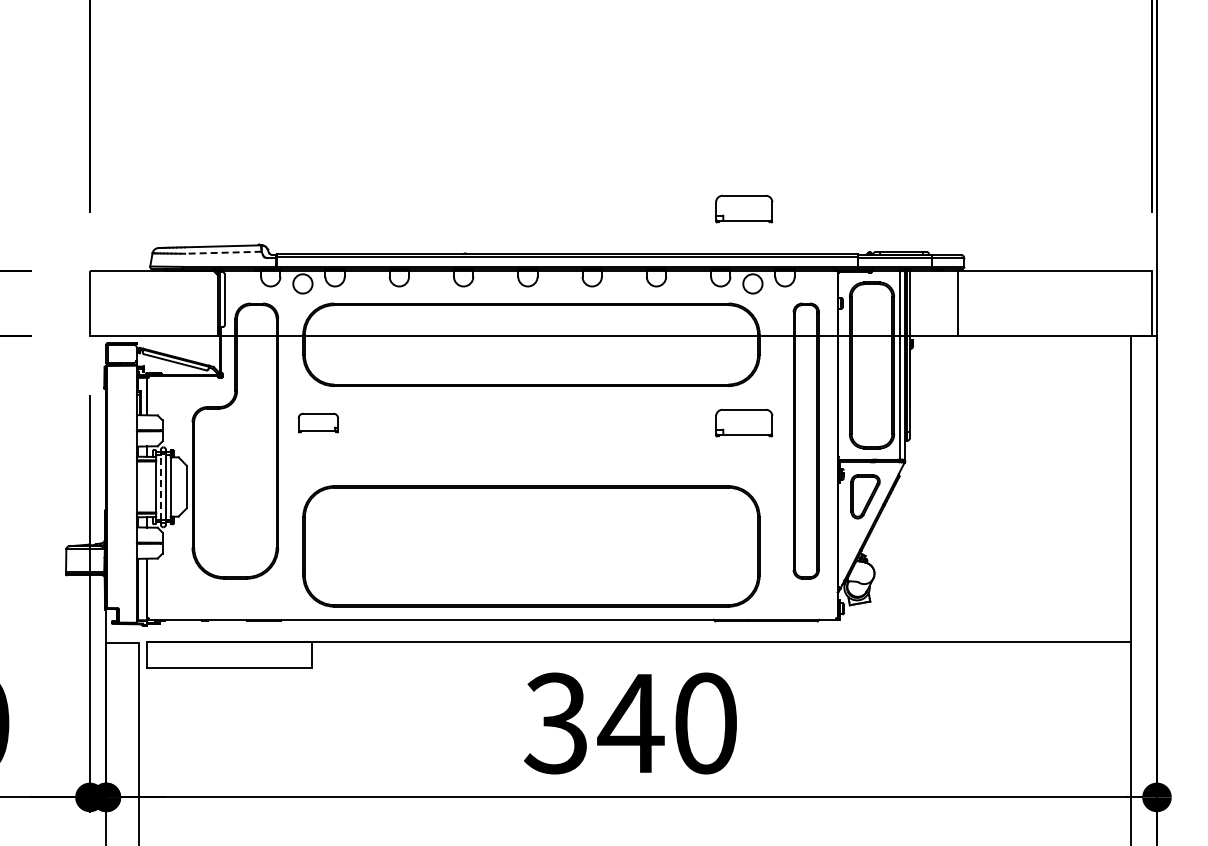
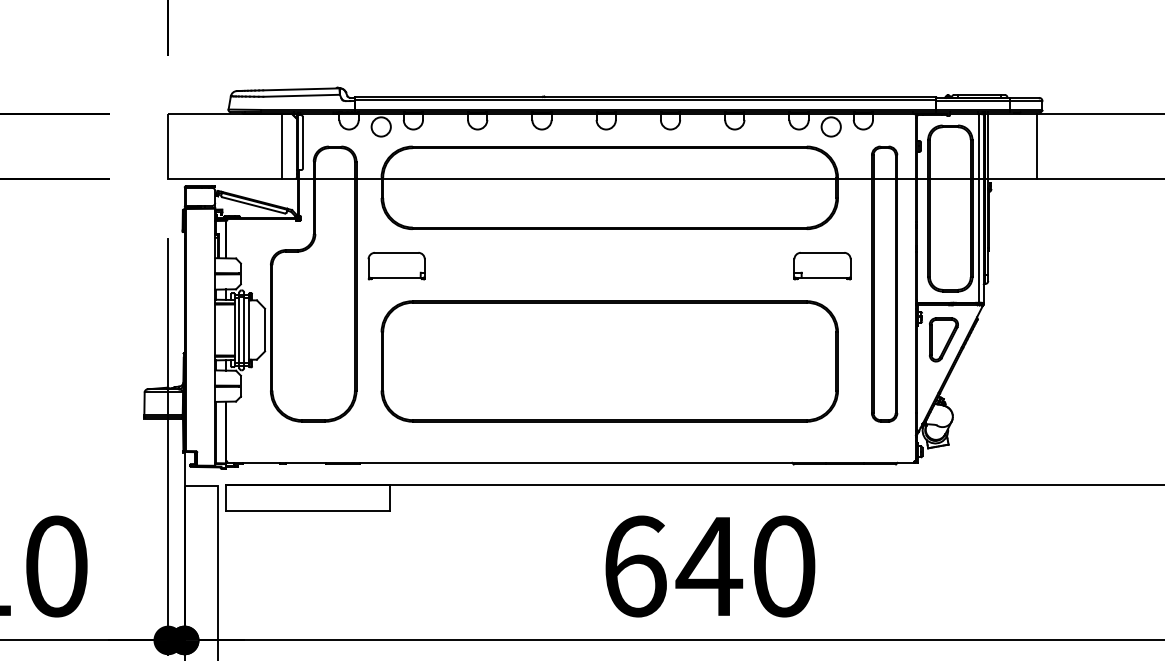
part: (744, 208) -> (822, 51), removed
line: (222, 252) -> (300, 95), dashed -> solid
line: (203, 303) -> (281, 146), added
part: (318, 422) -> (396, 265), size x1.43
line: (161, 487) -> (239, 330), dashed -> solid
part: (531, 546) -> (609, 361), moved
text: (556, 723) -> (634, 566), 340 -> 640

